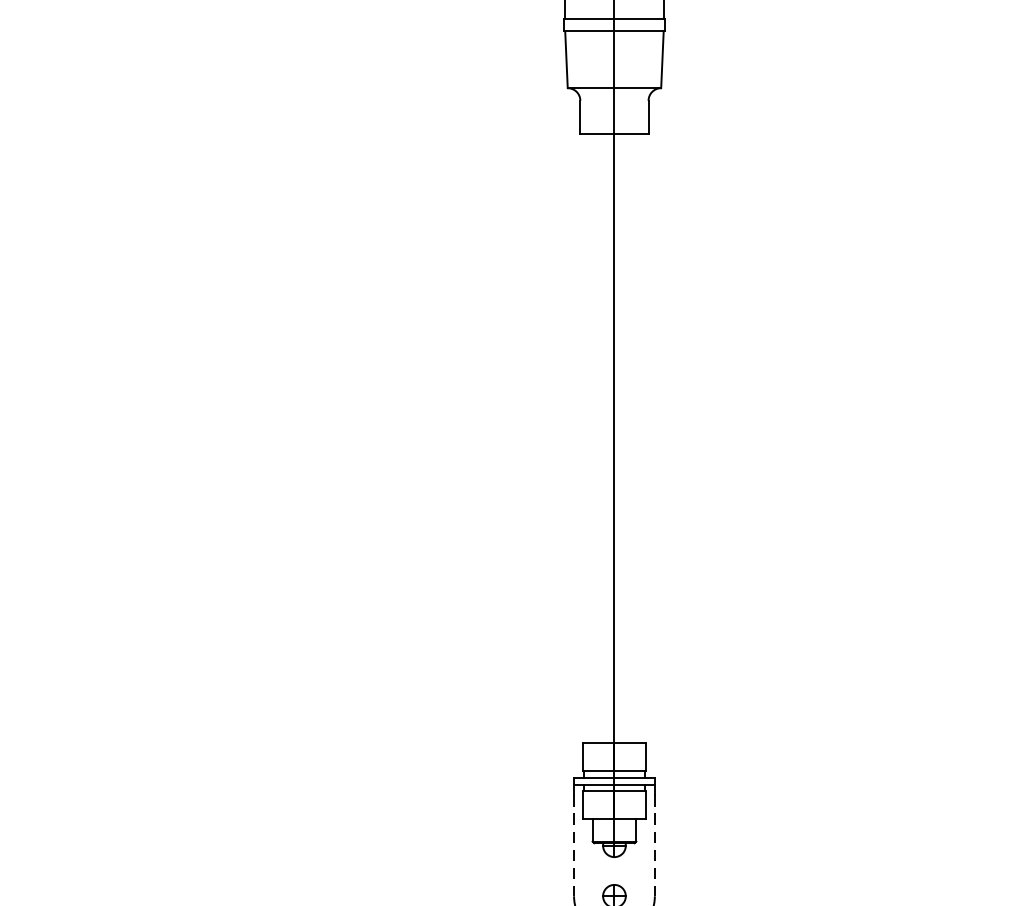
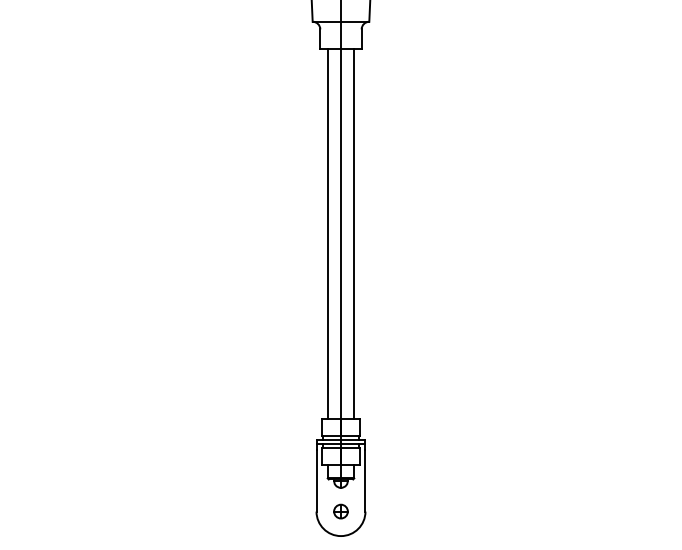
line: (592, 439) -> (327, 234), added
line: (636, 439) -> (354, 234), added
line: (574, 844) -> (316, 480), dashed -> solid
line: (654, 844) -> (365, 480), dashed -> solid

